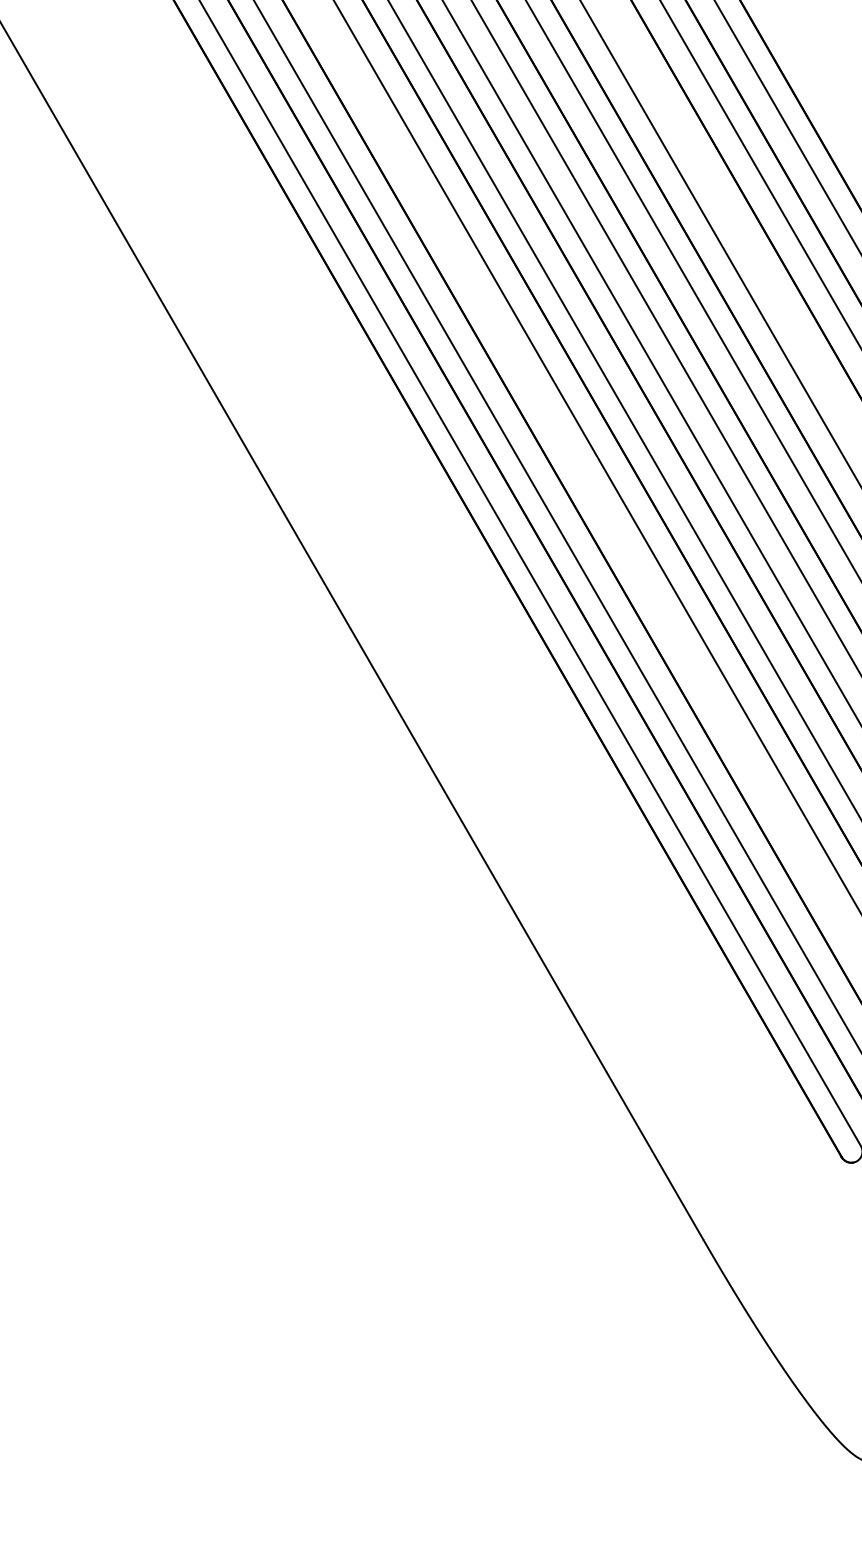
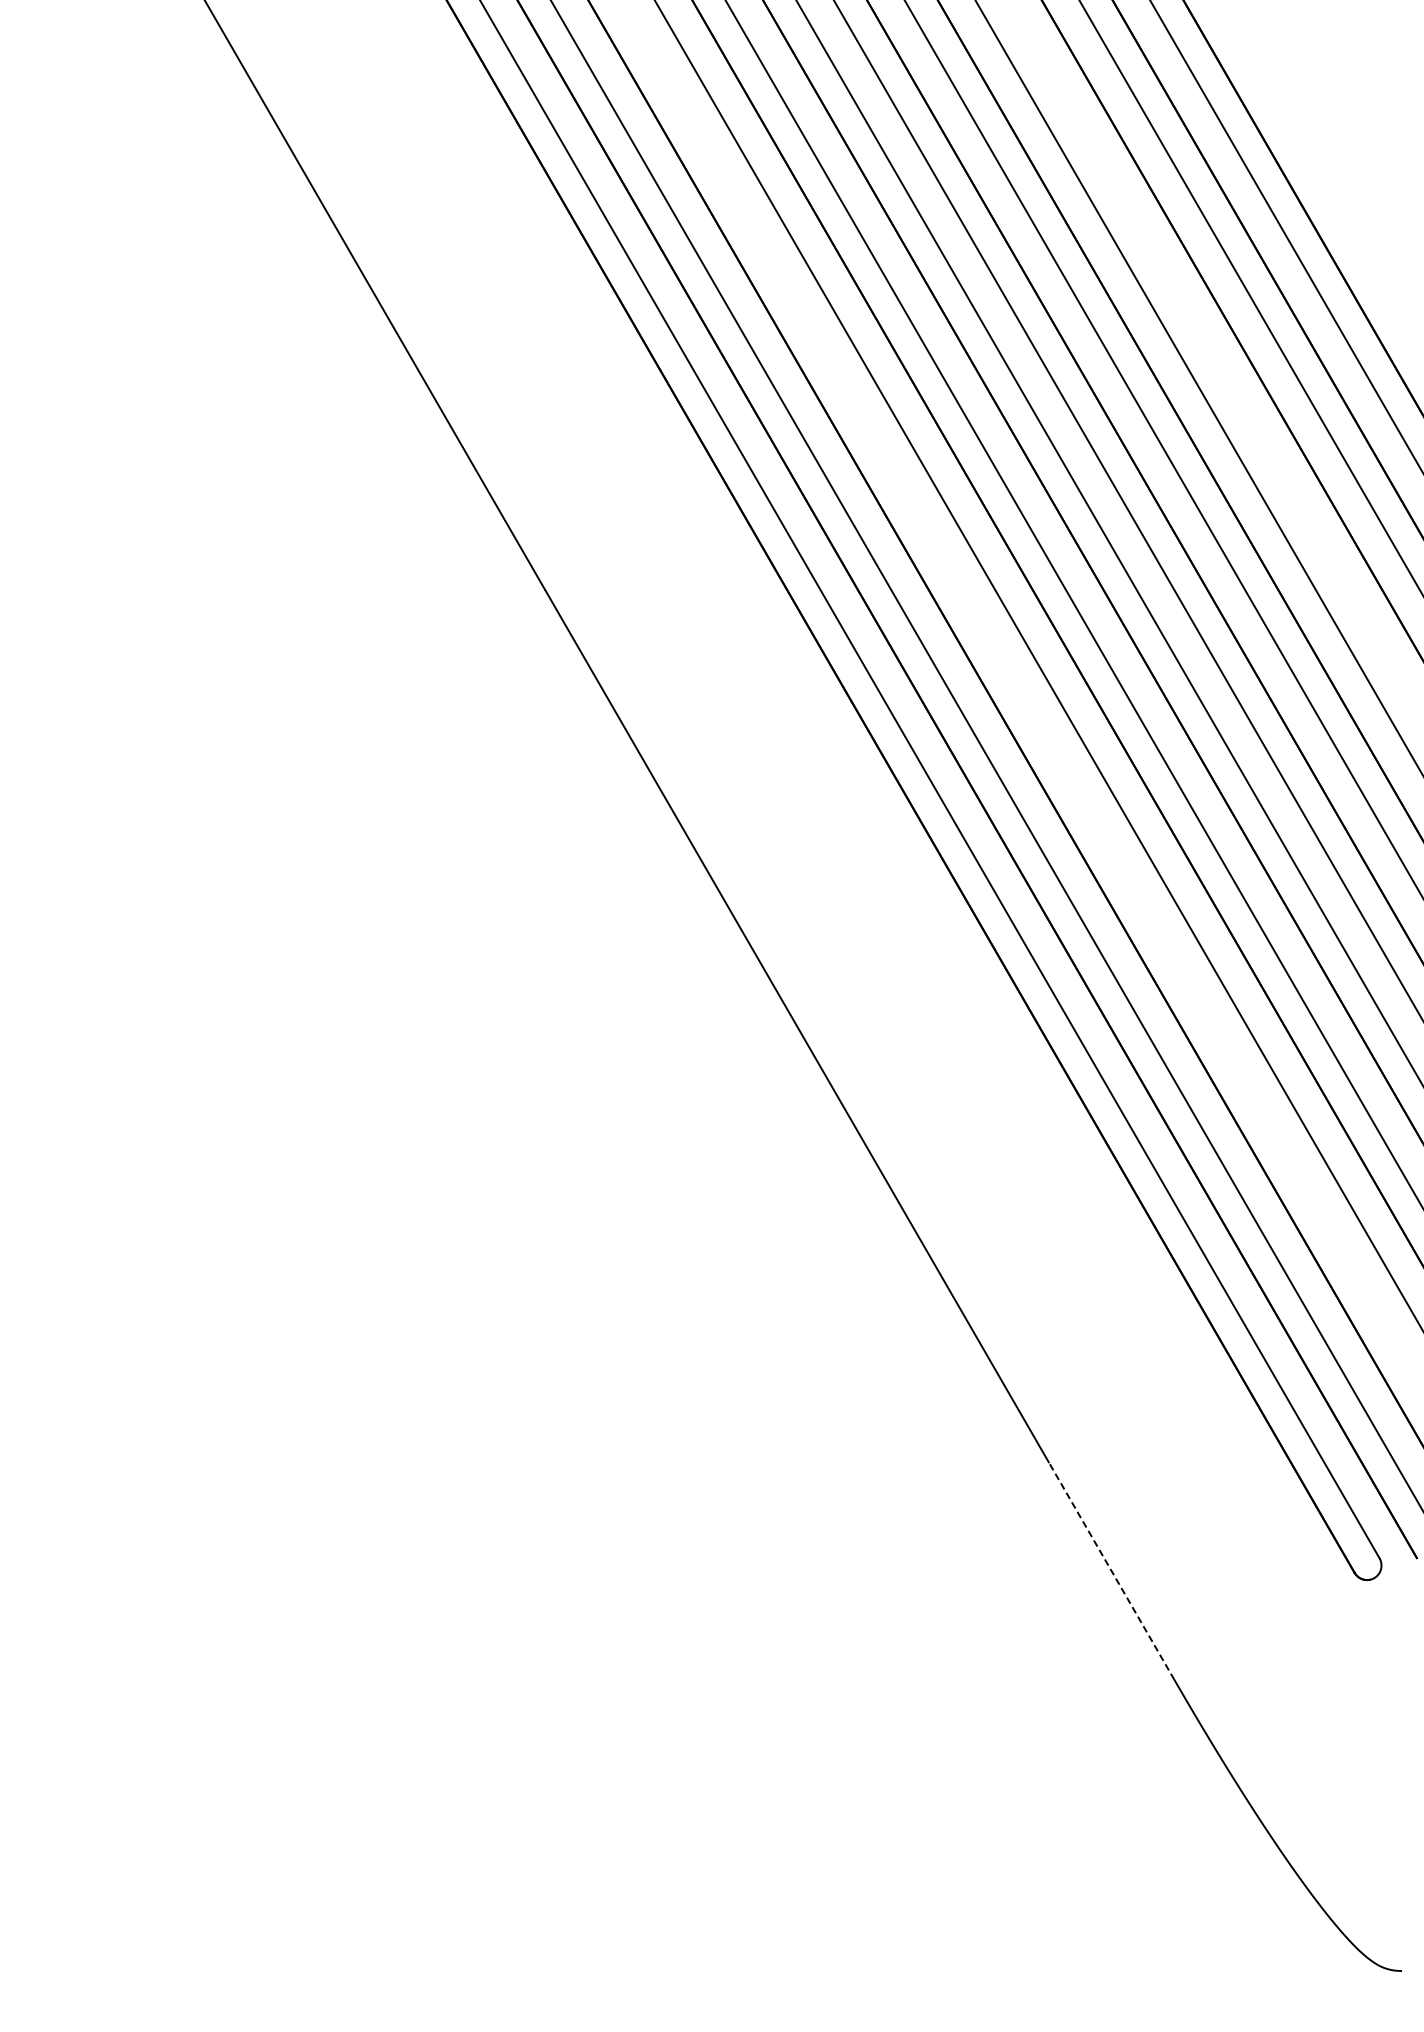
line: (654, 1156) -> (1111, 1571), solid -> dashed

